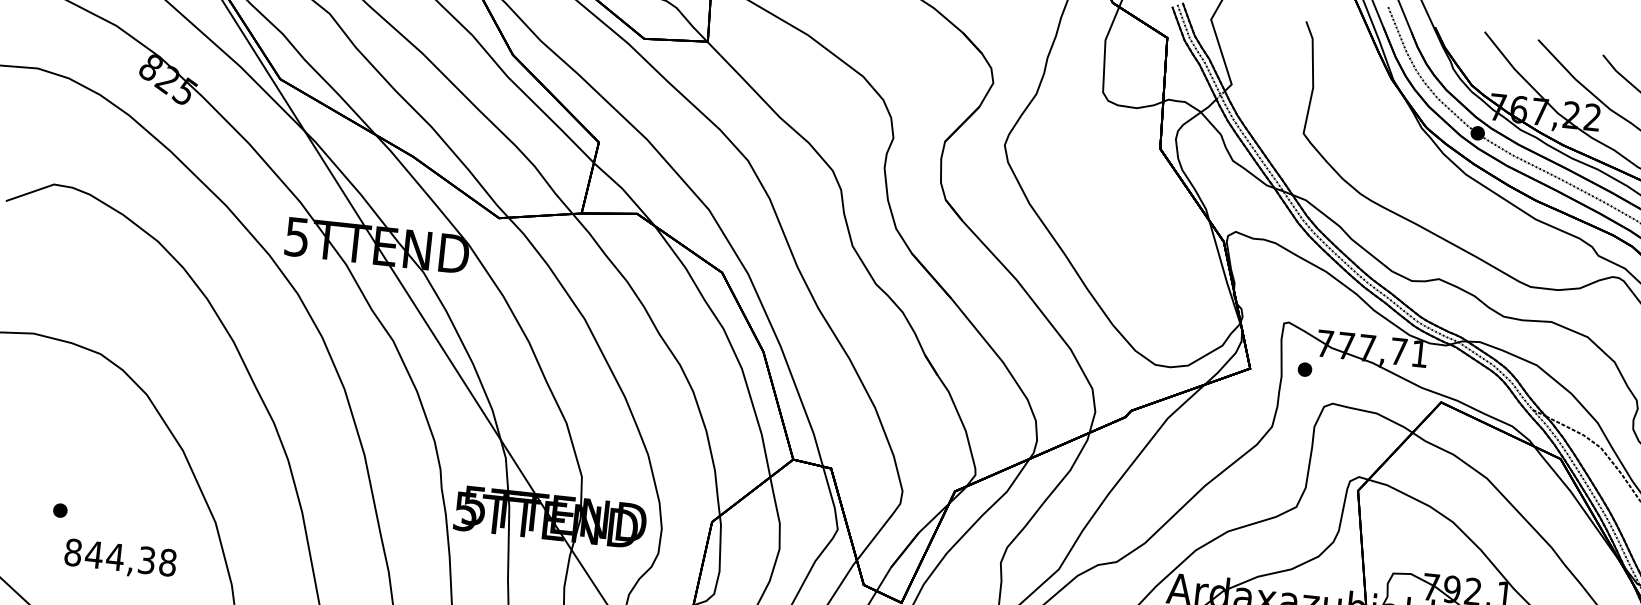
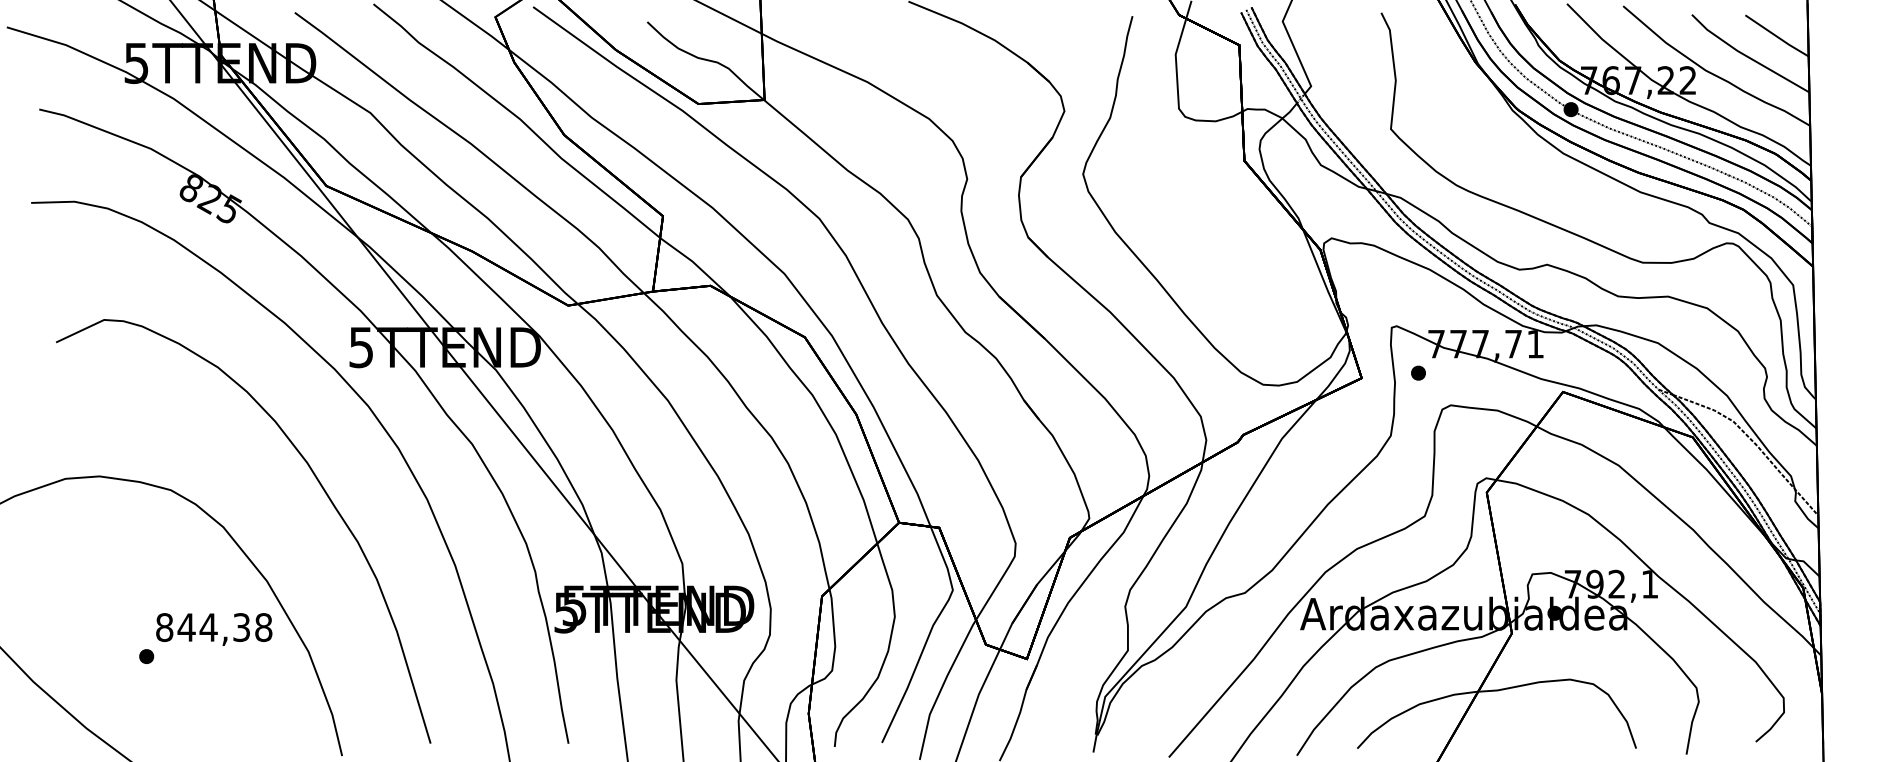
text: (120, 559) -> (214, 629), moved

